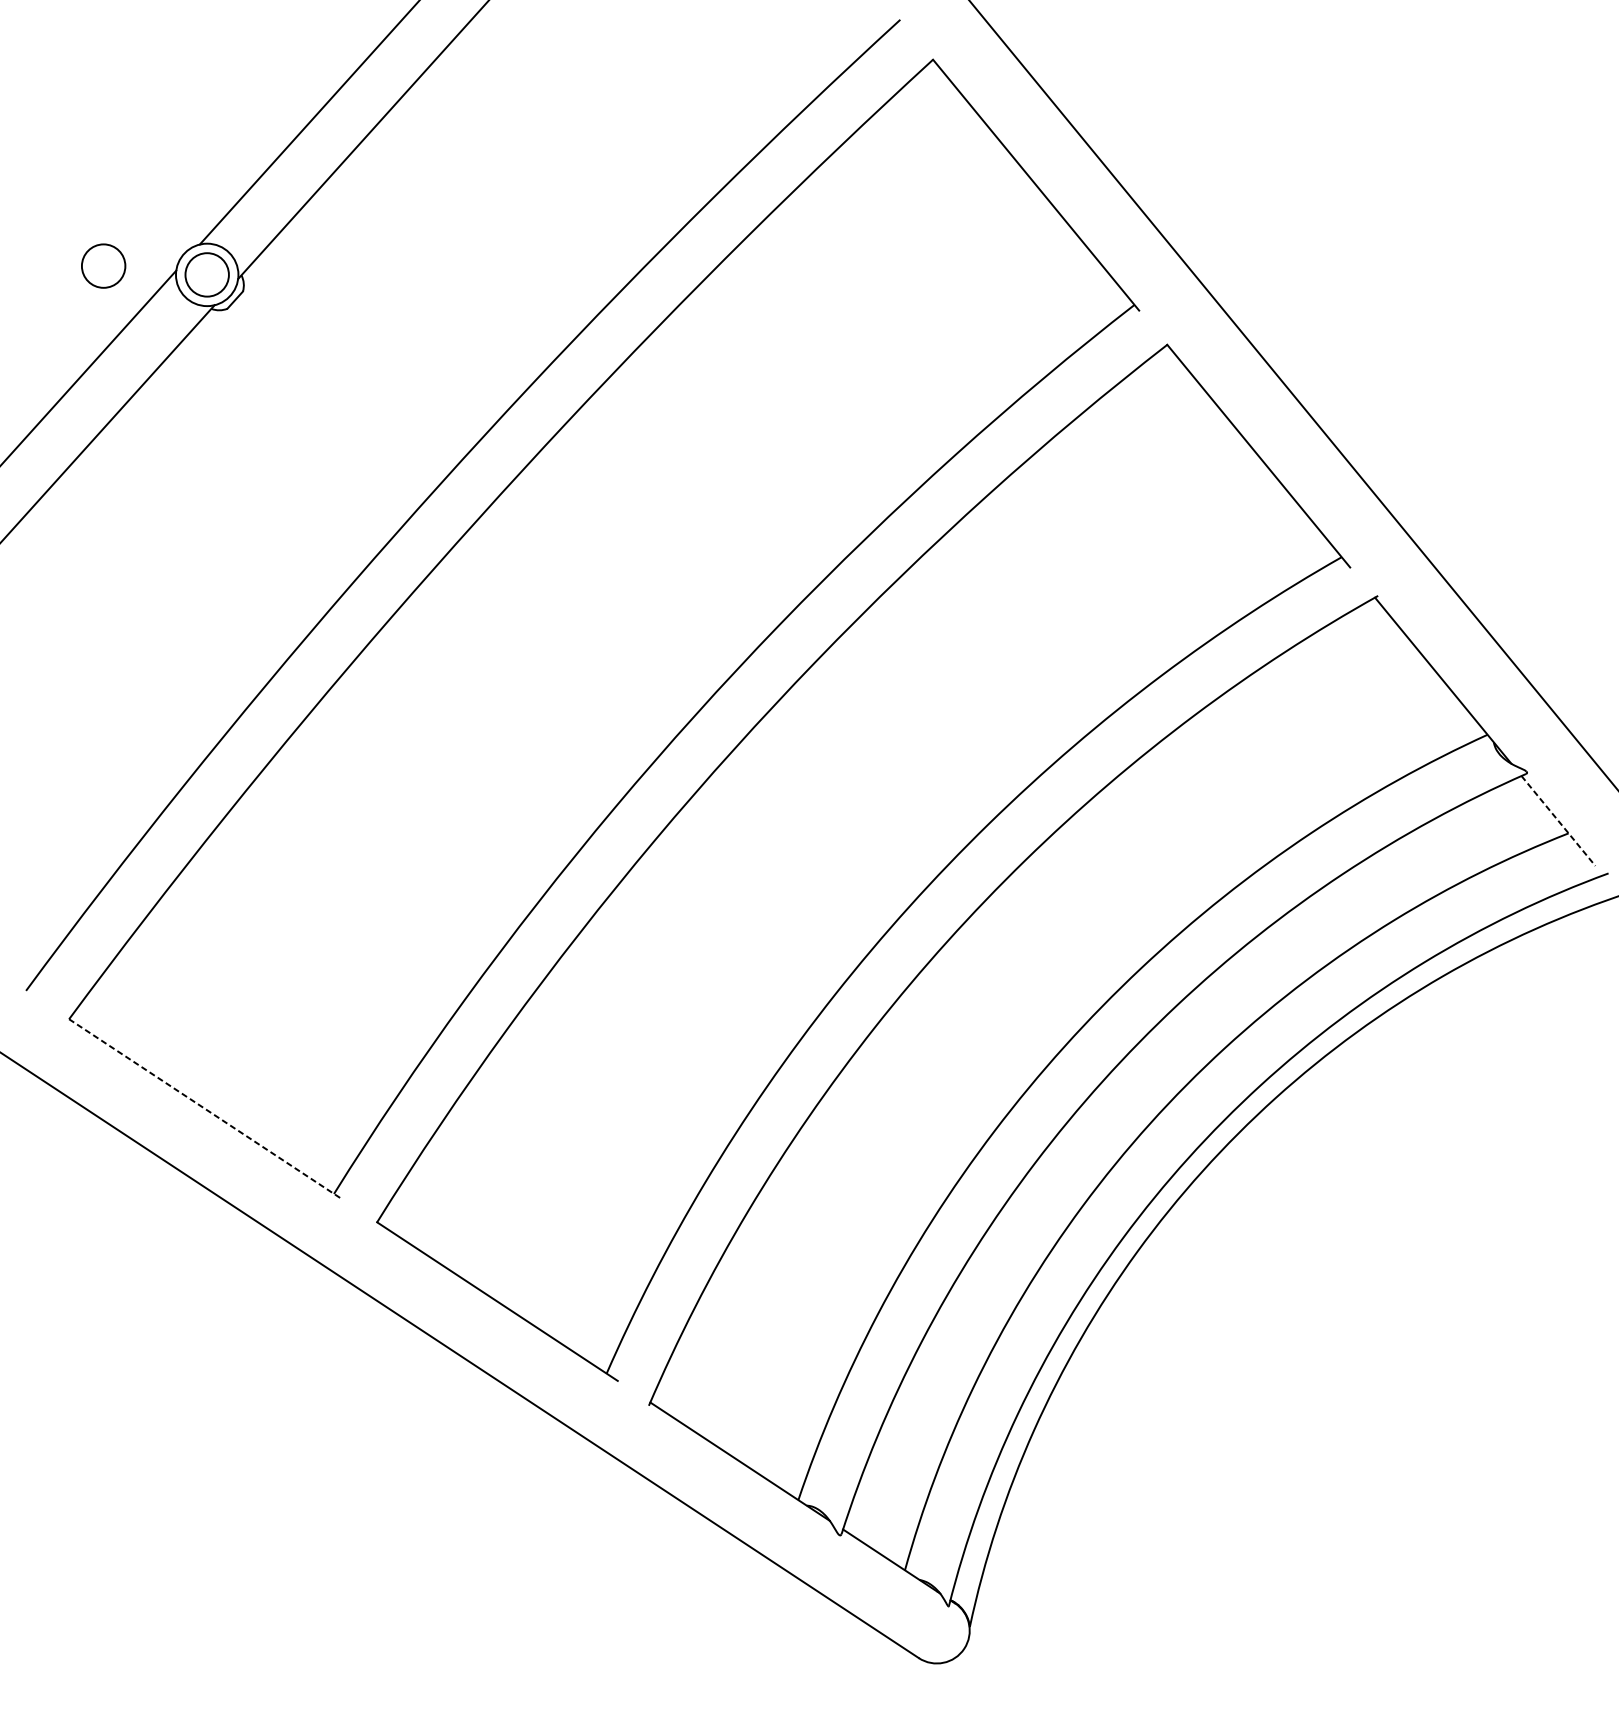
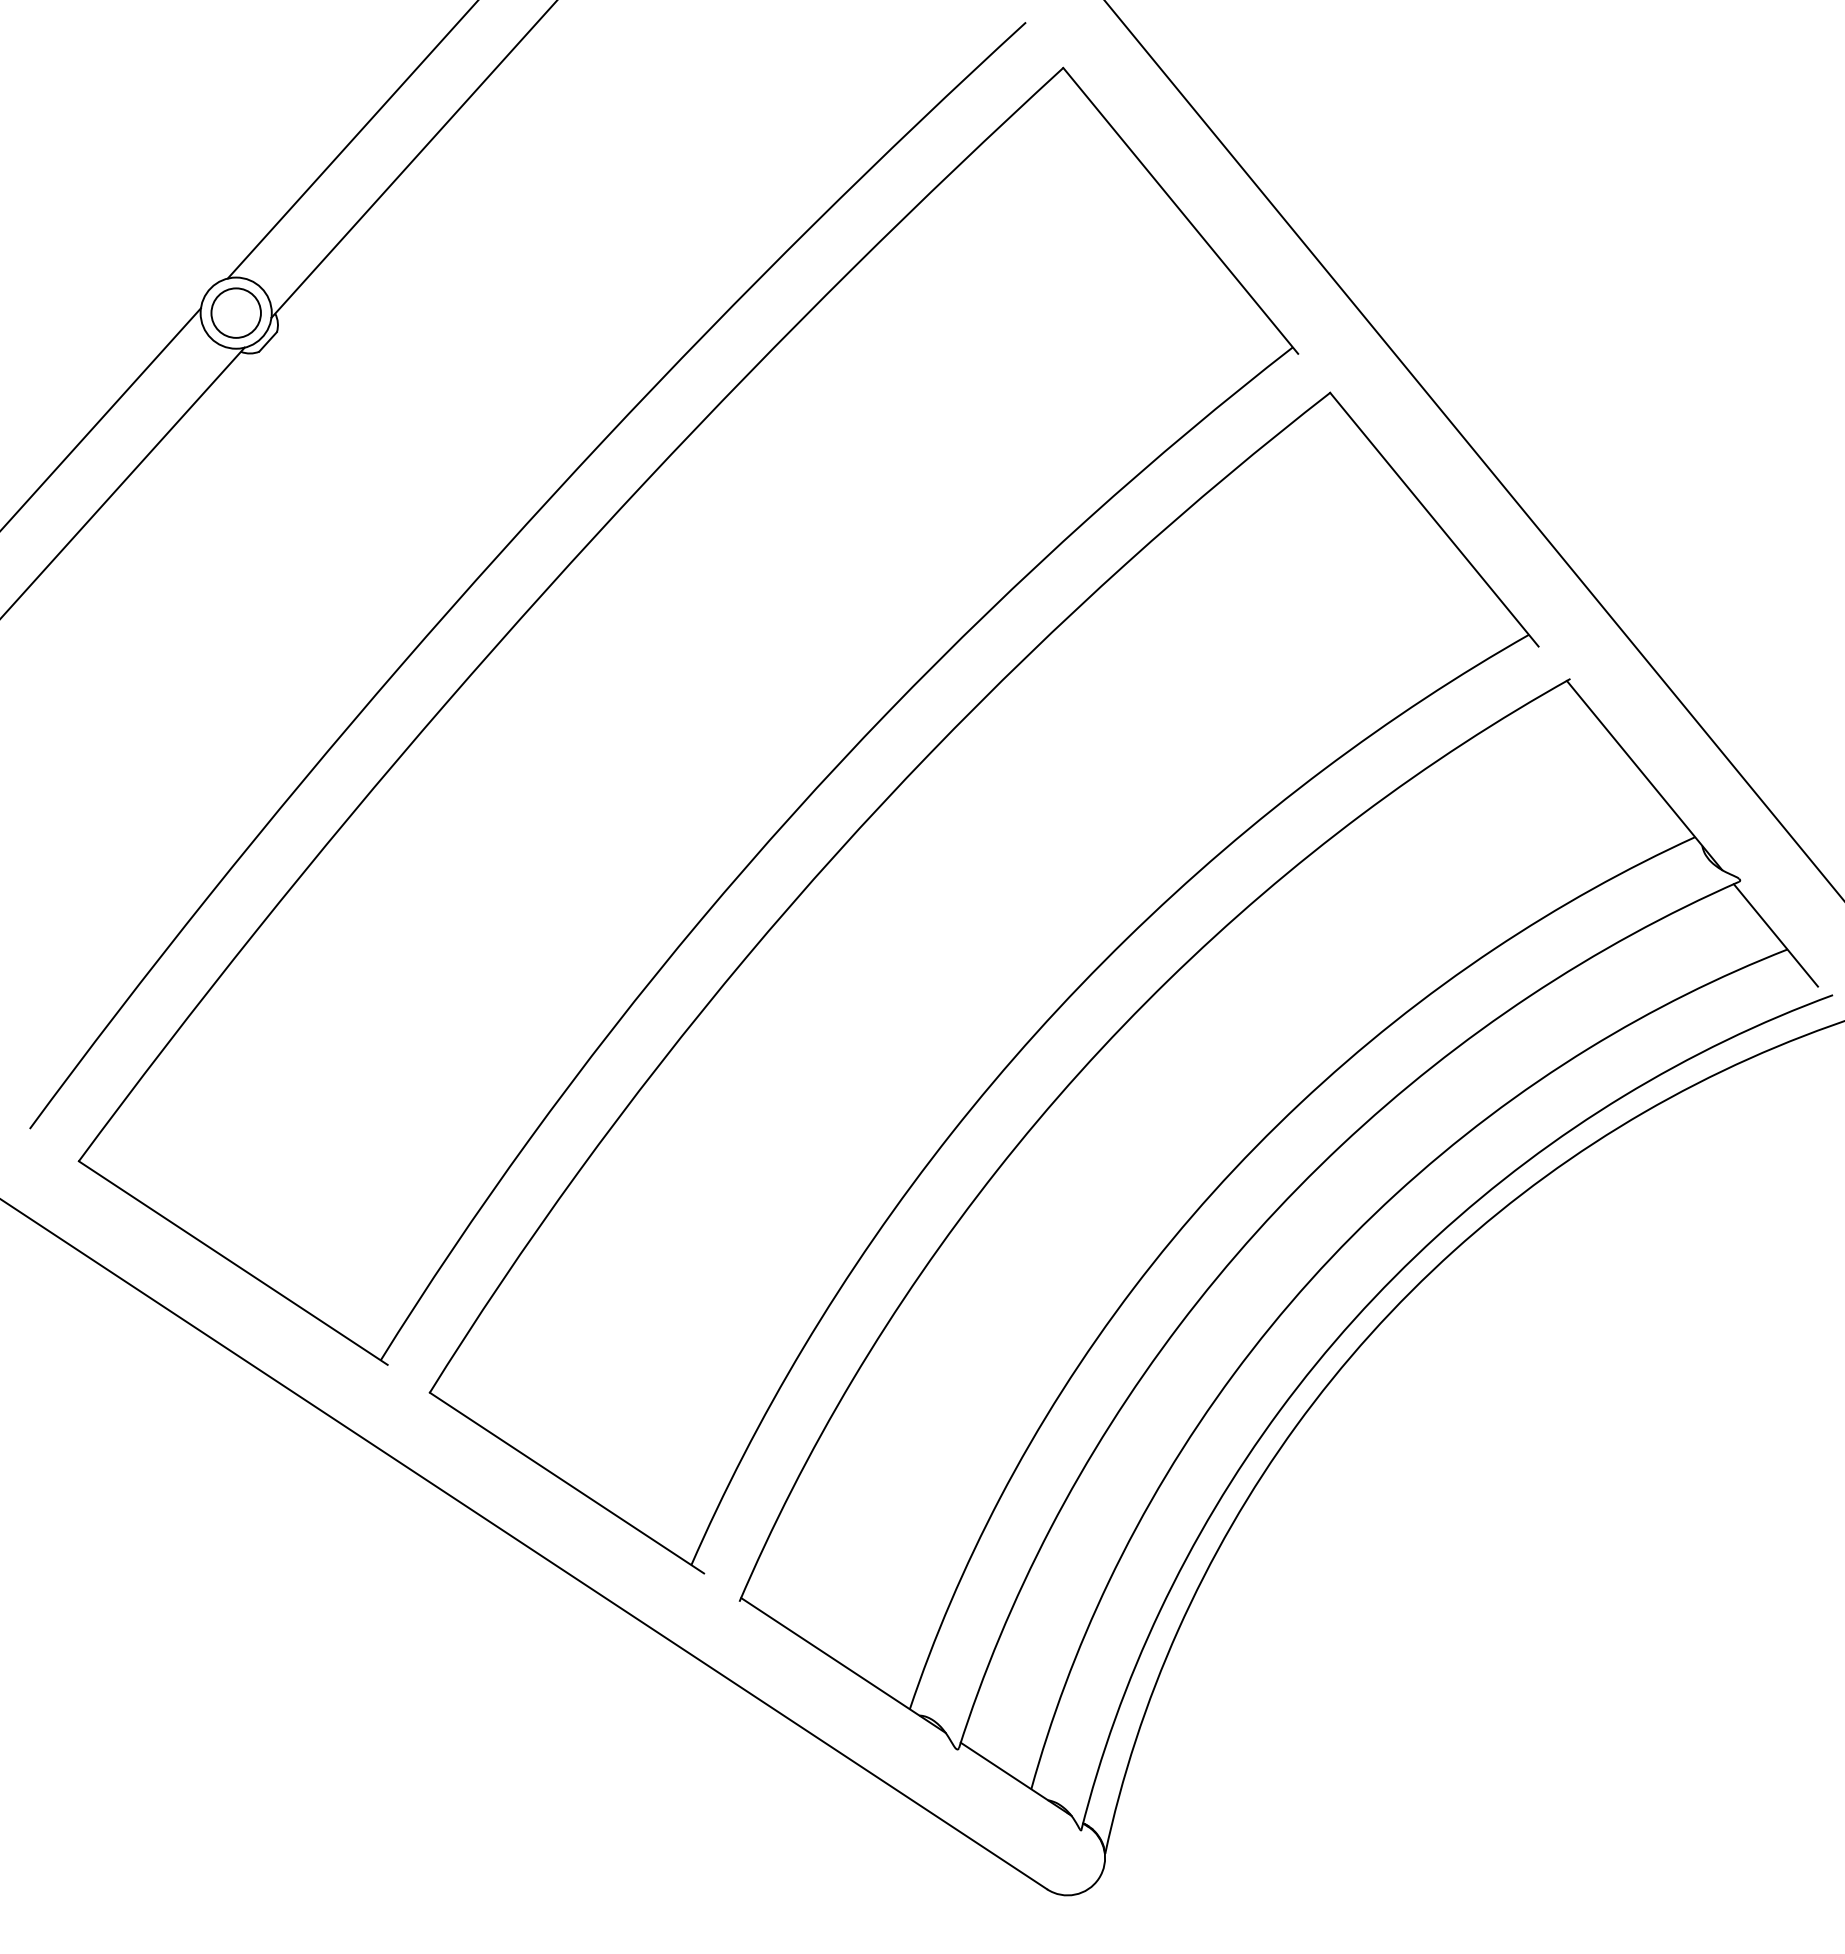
circle: (103, 265) -> (117, 302), removed
line: (1558, 821) -> (1776, 935), dashed -> solid
line: (204, 1108) -> (233, 1263), dashed -> solid

